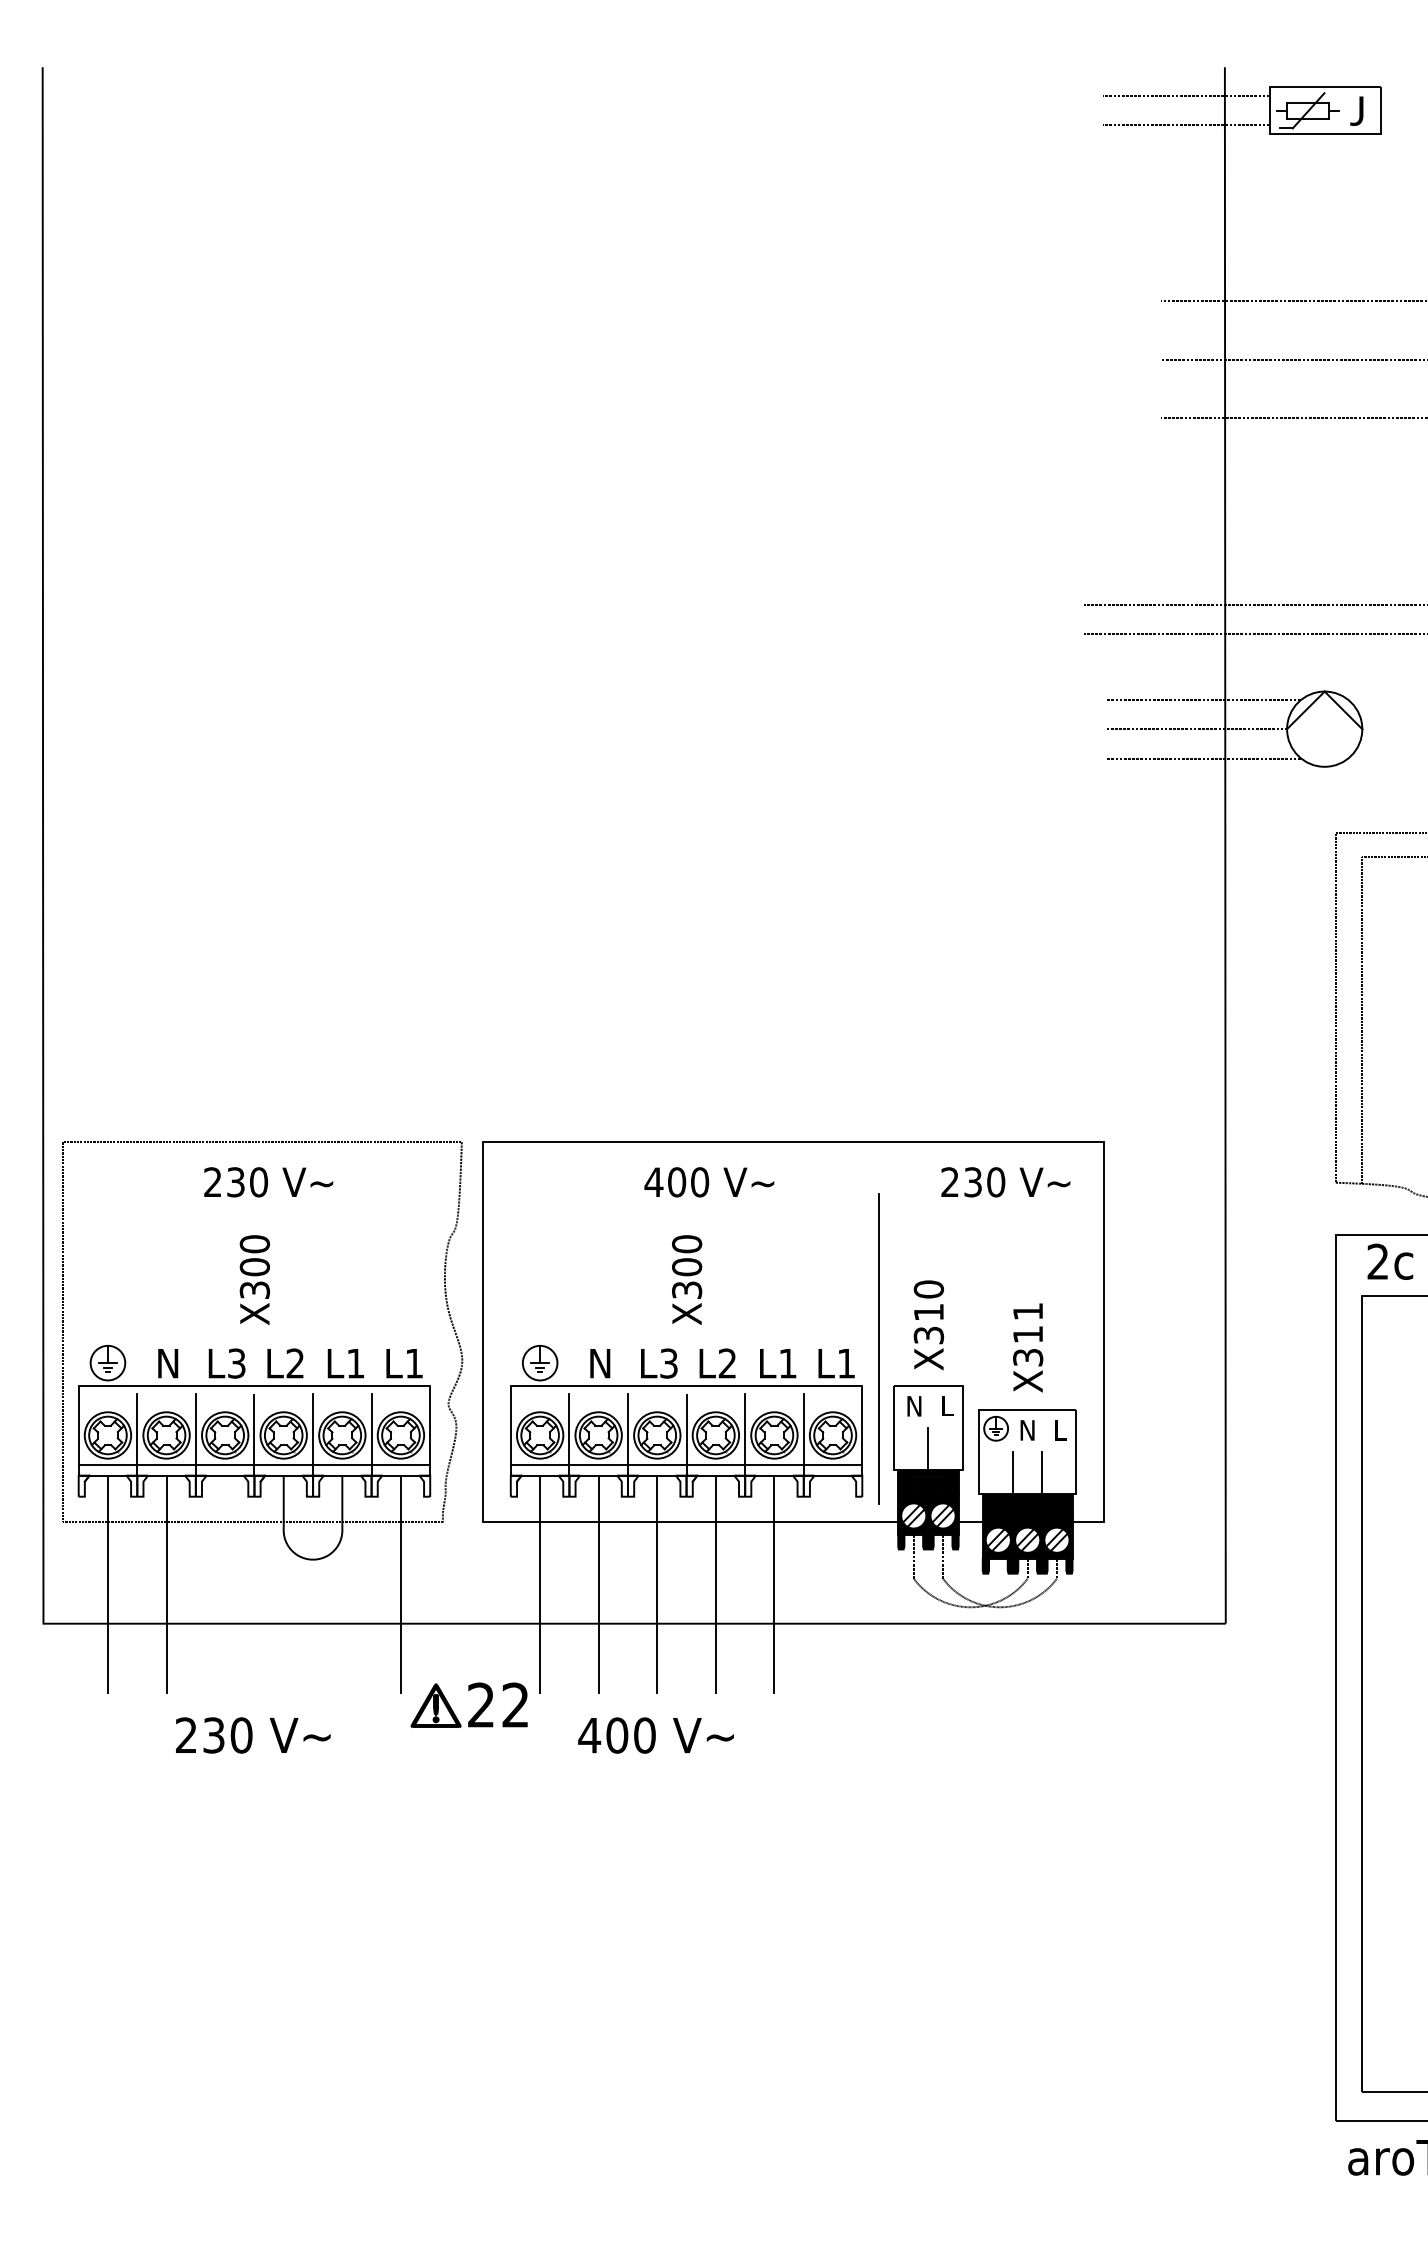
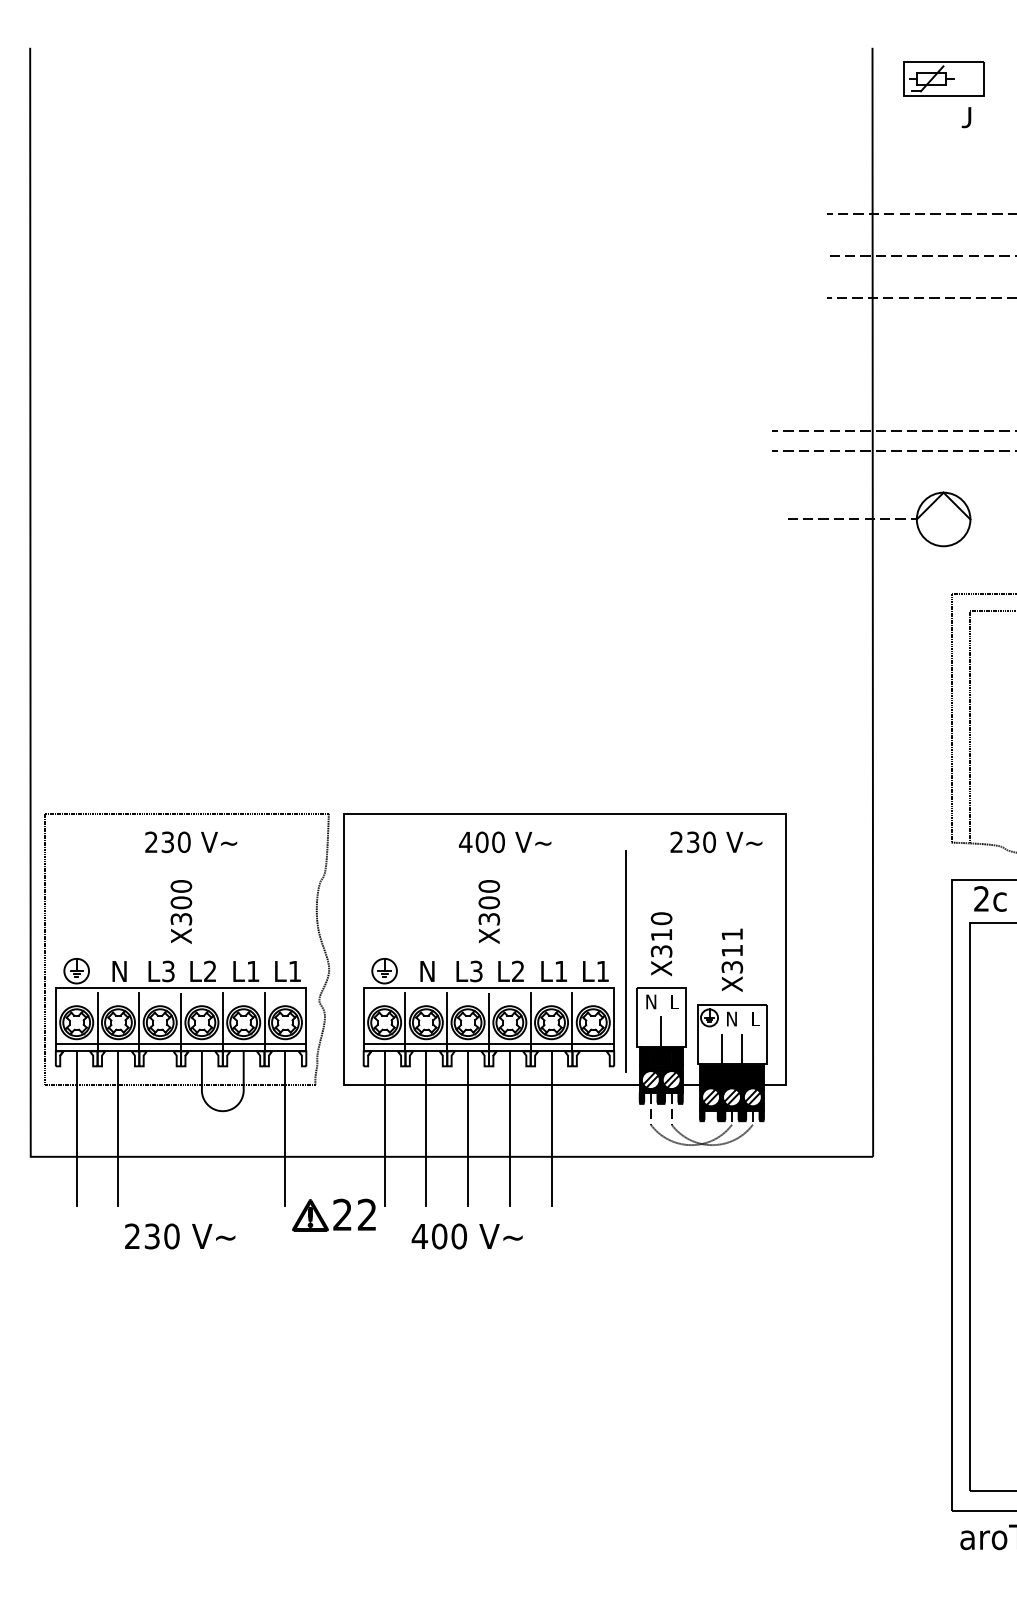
line: (1186, 96) -> (845, 68), removed
text: (1356, 110) -> (966, 117), moved
line: (1186, 125) -> (845, 89), removed
line: (1203, 699) -> (857, 498), removed
line: (1203, 758) -> (857, 540), removed

